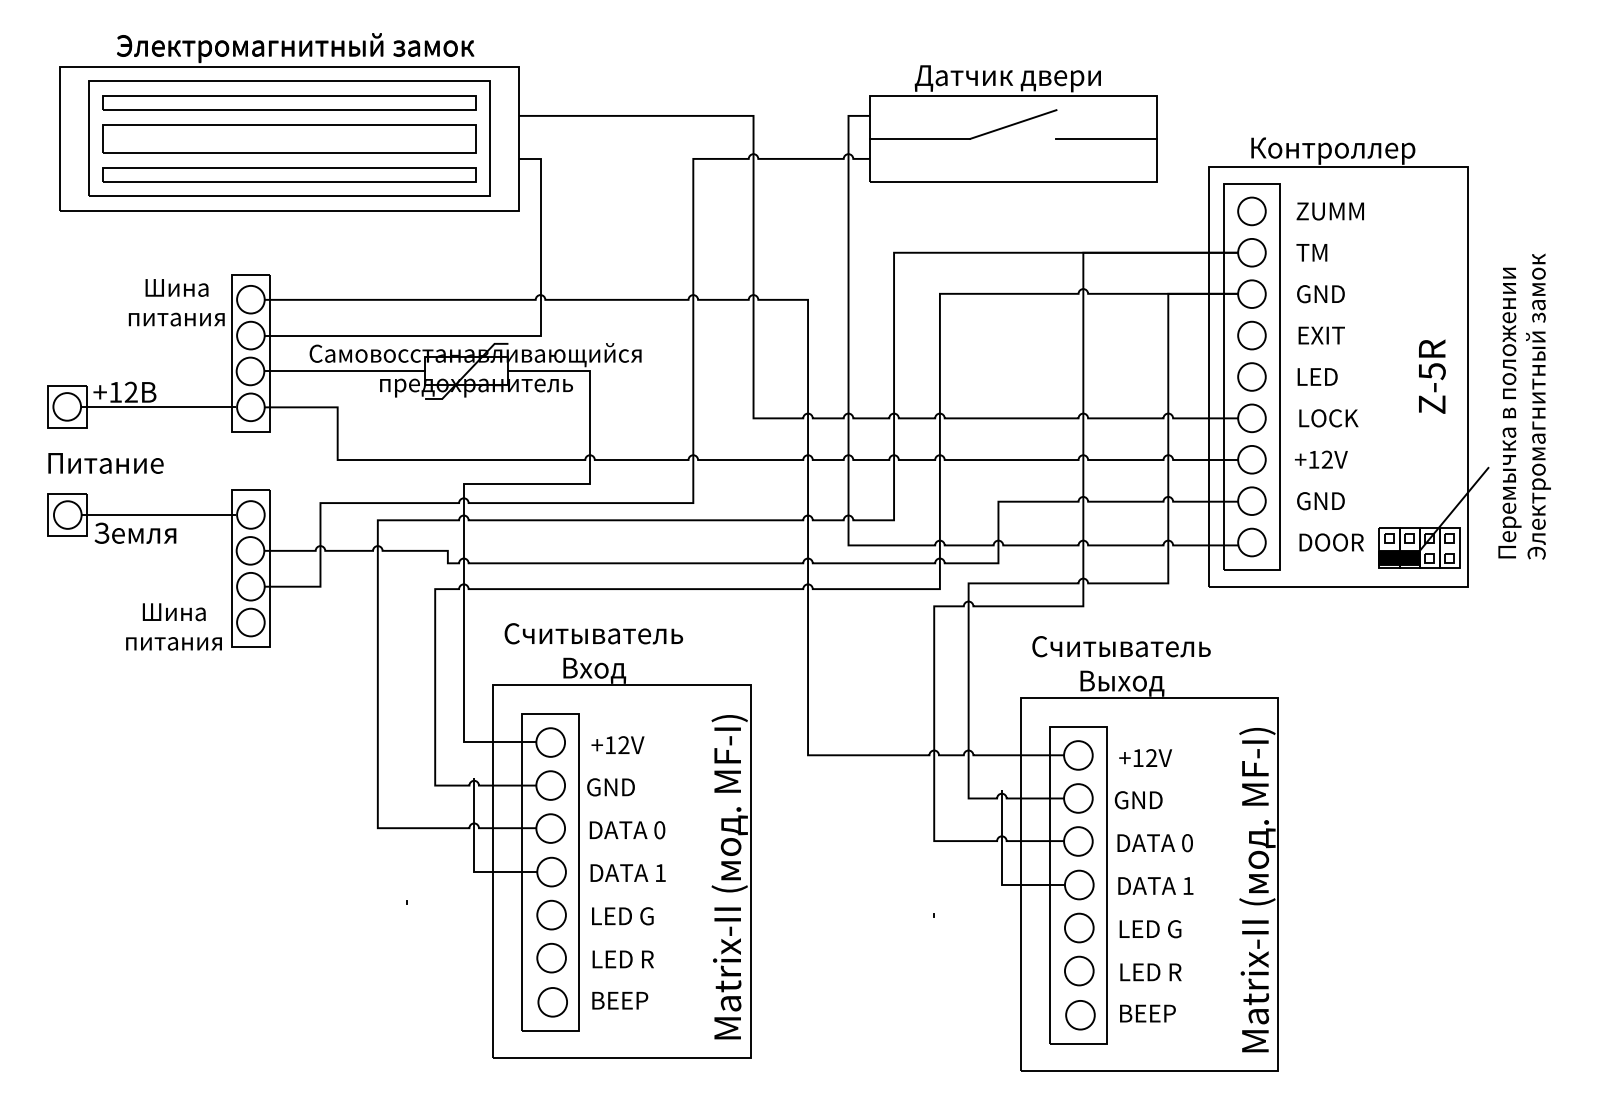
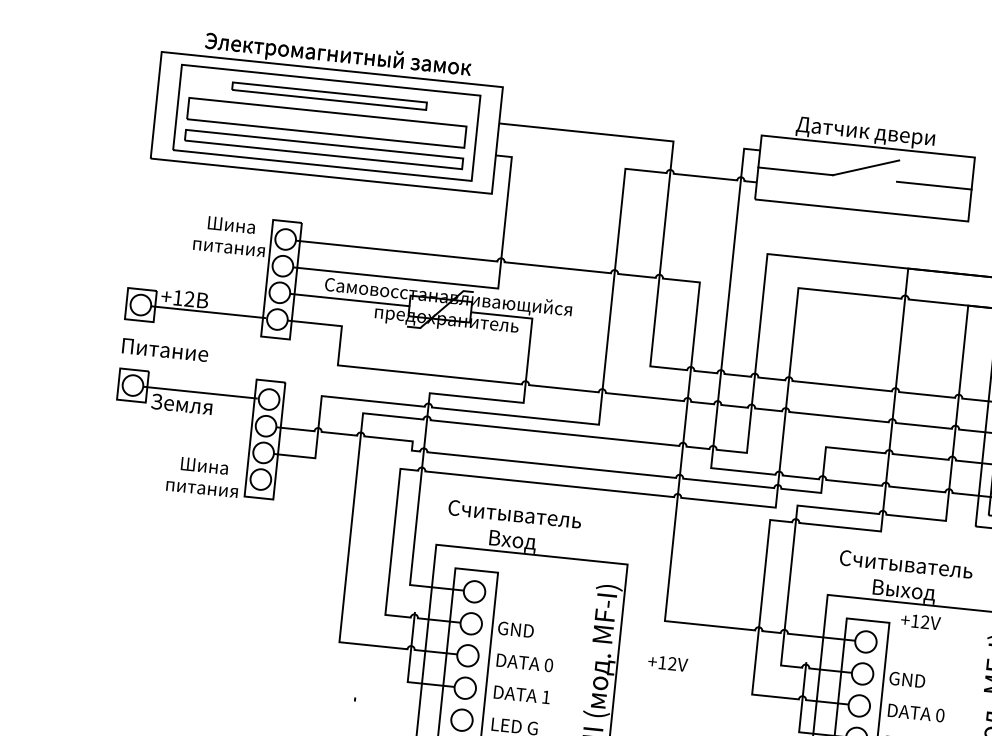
part: (289, 102) -> (329, 95), size x0.7
text: (617, 744) -> (667, 662), moved
text: (1145, 757) -> (920, 621), moved

